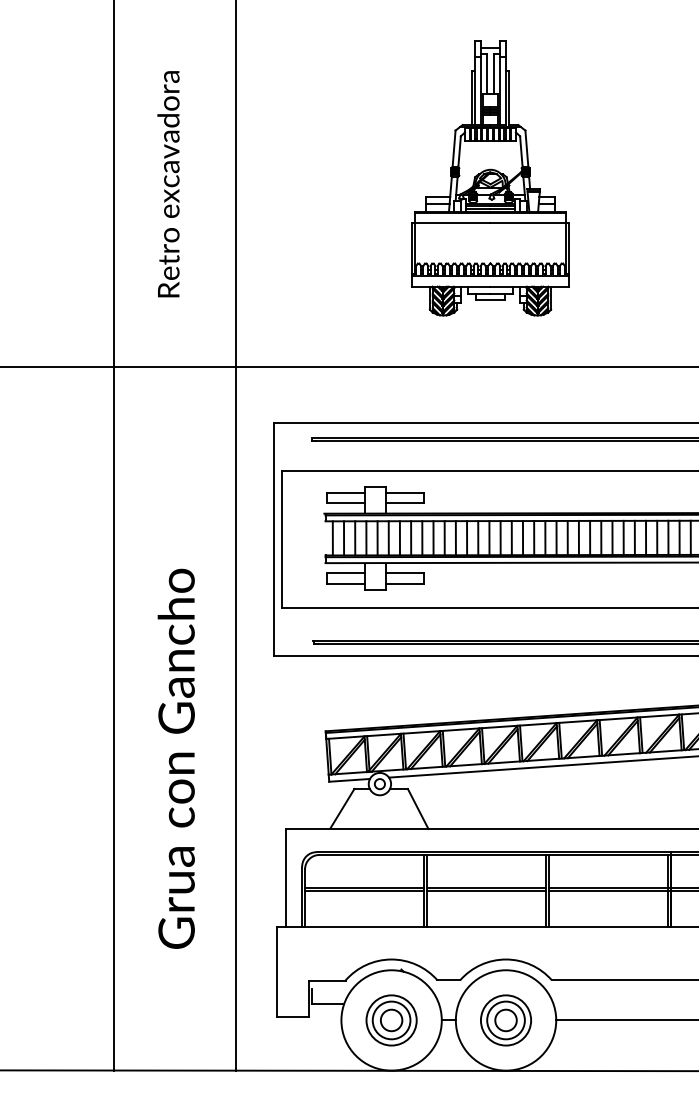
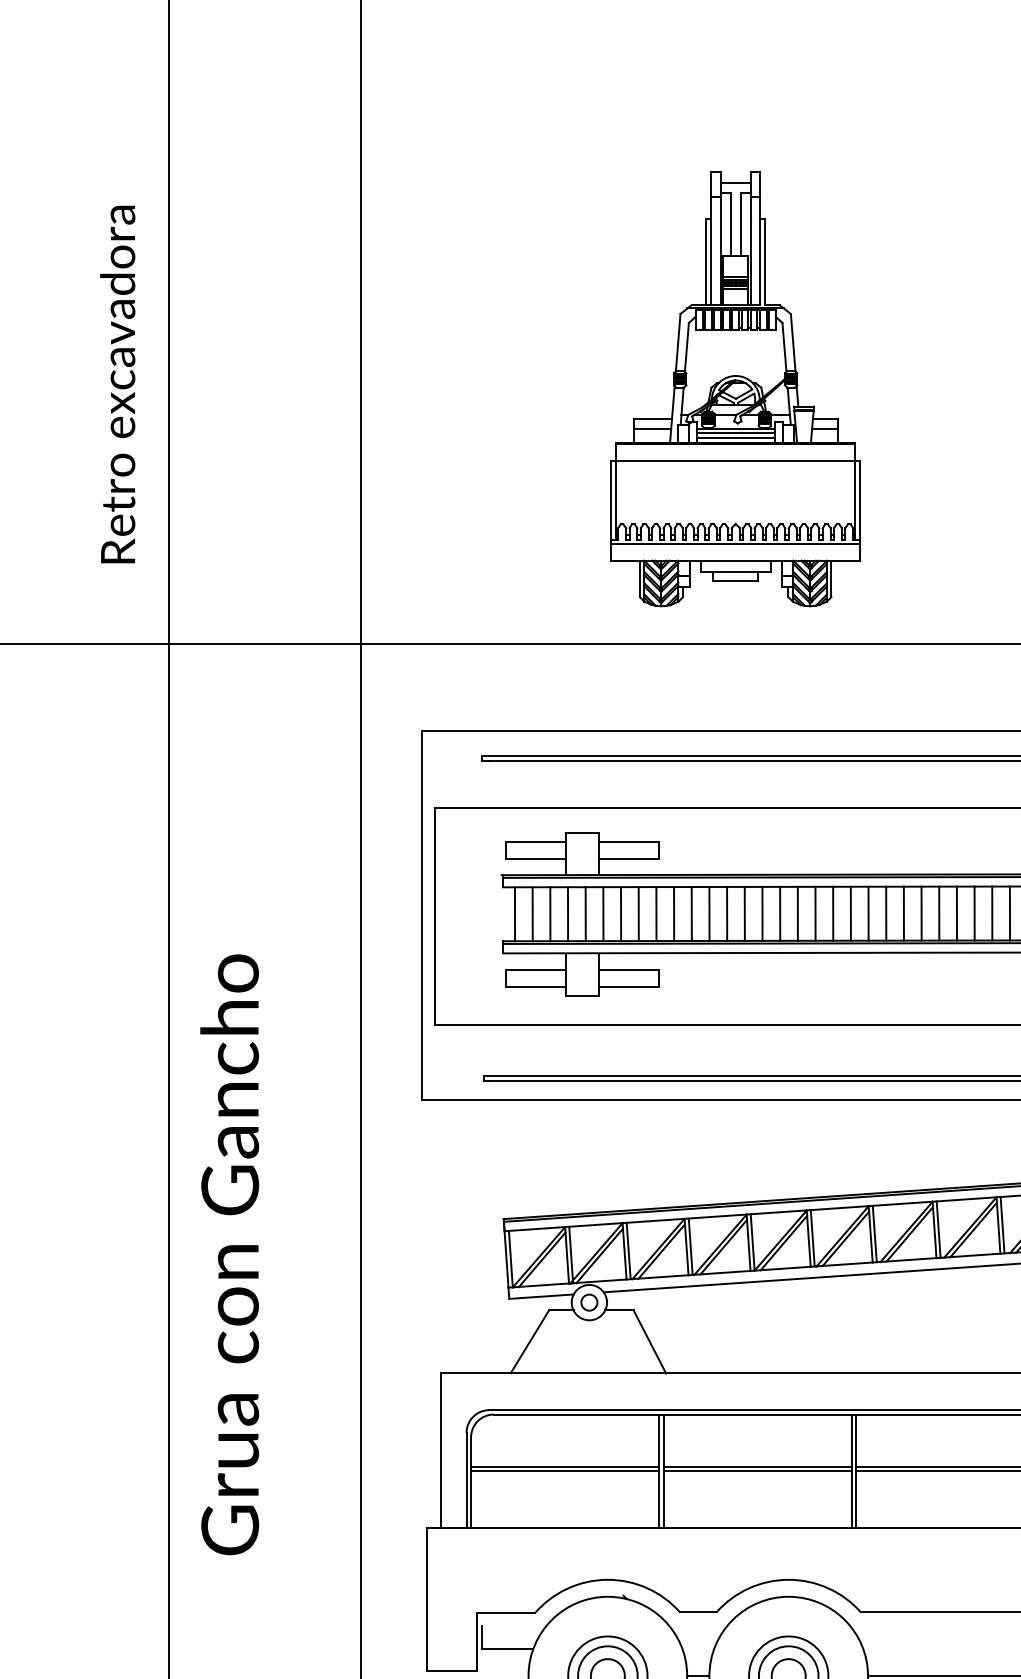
part: (490, 178) -> (735, 389), moved
text: (168, 184) -> (117, 384), moved
text: (175, 758) -> (228, 1254), moved

